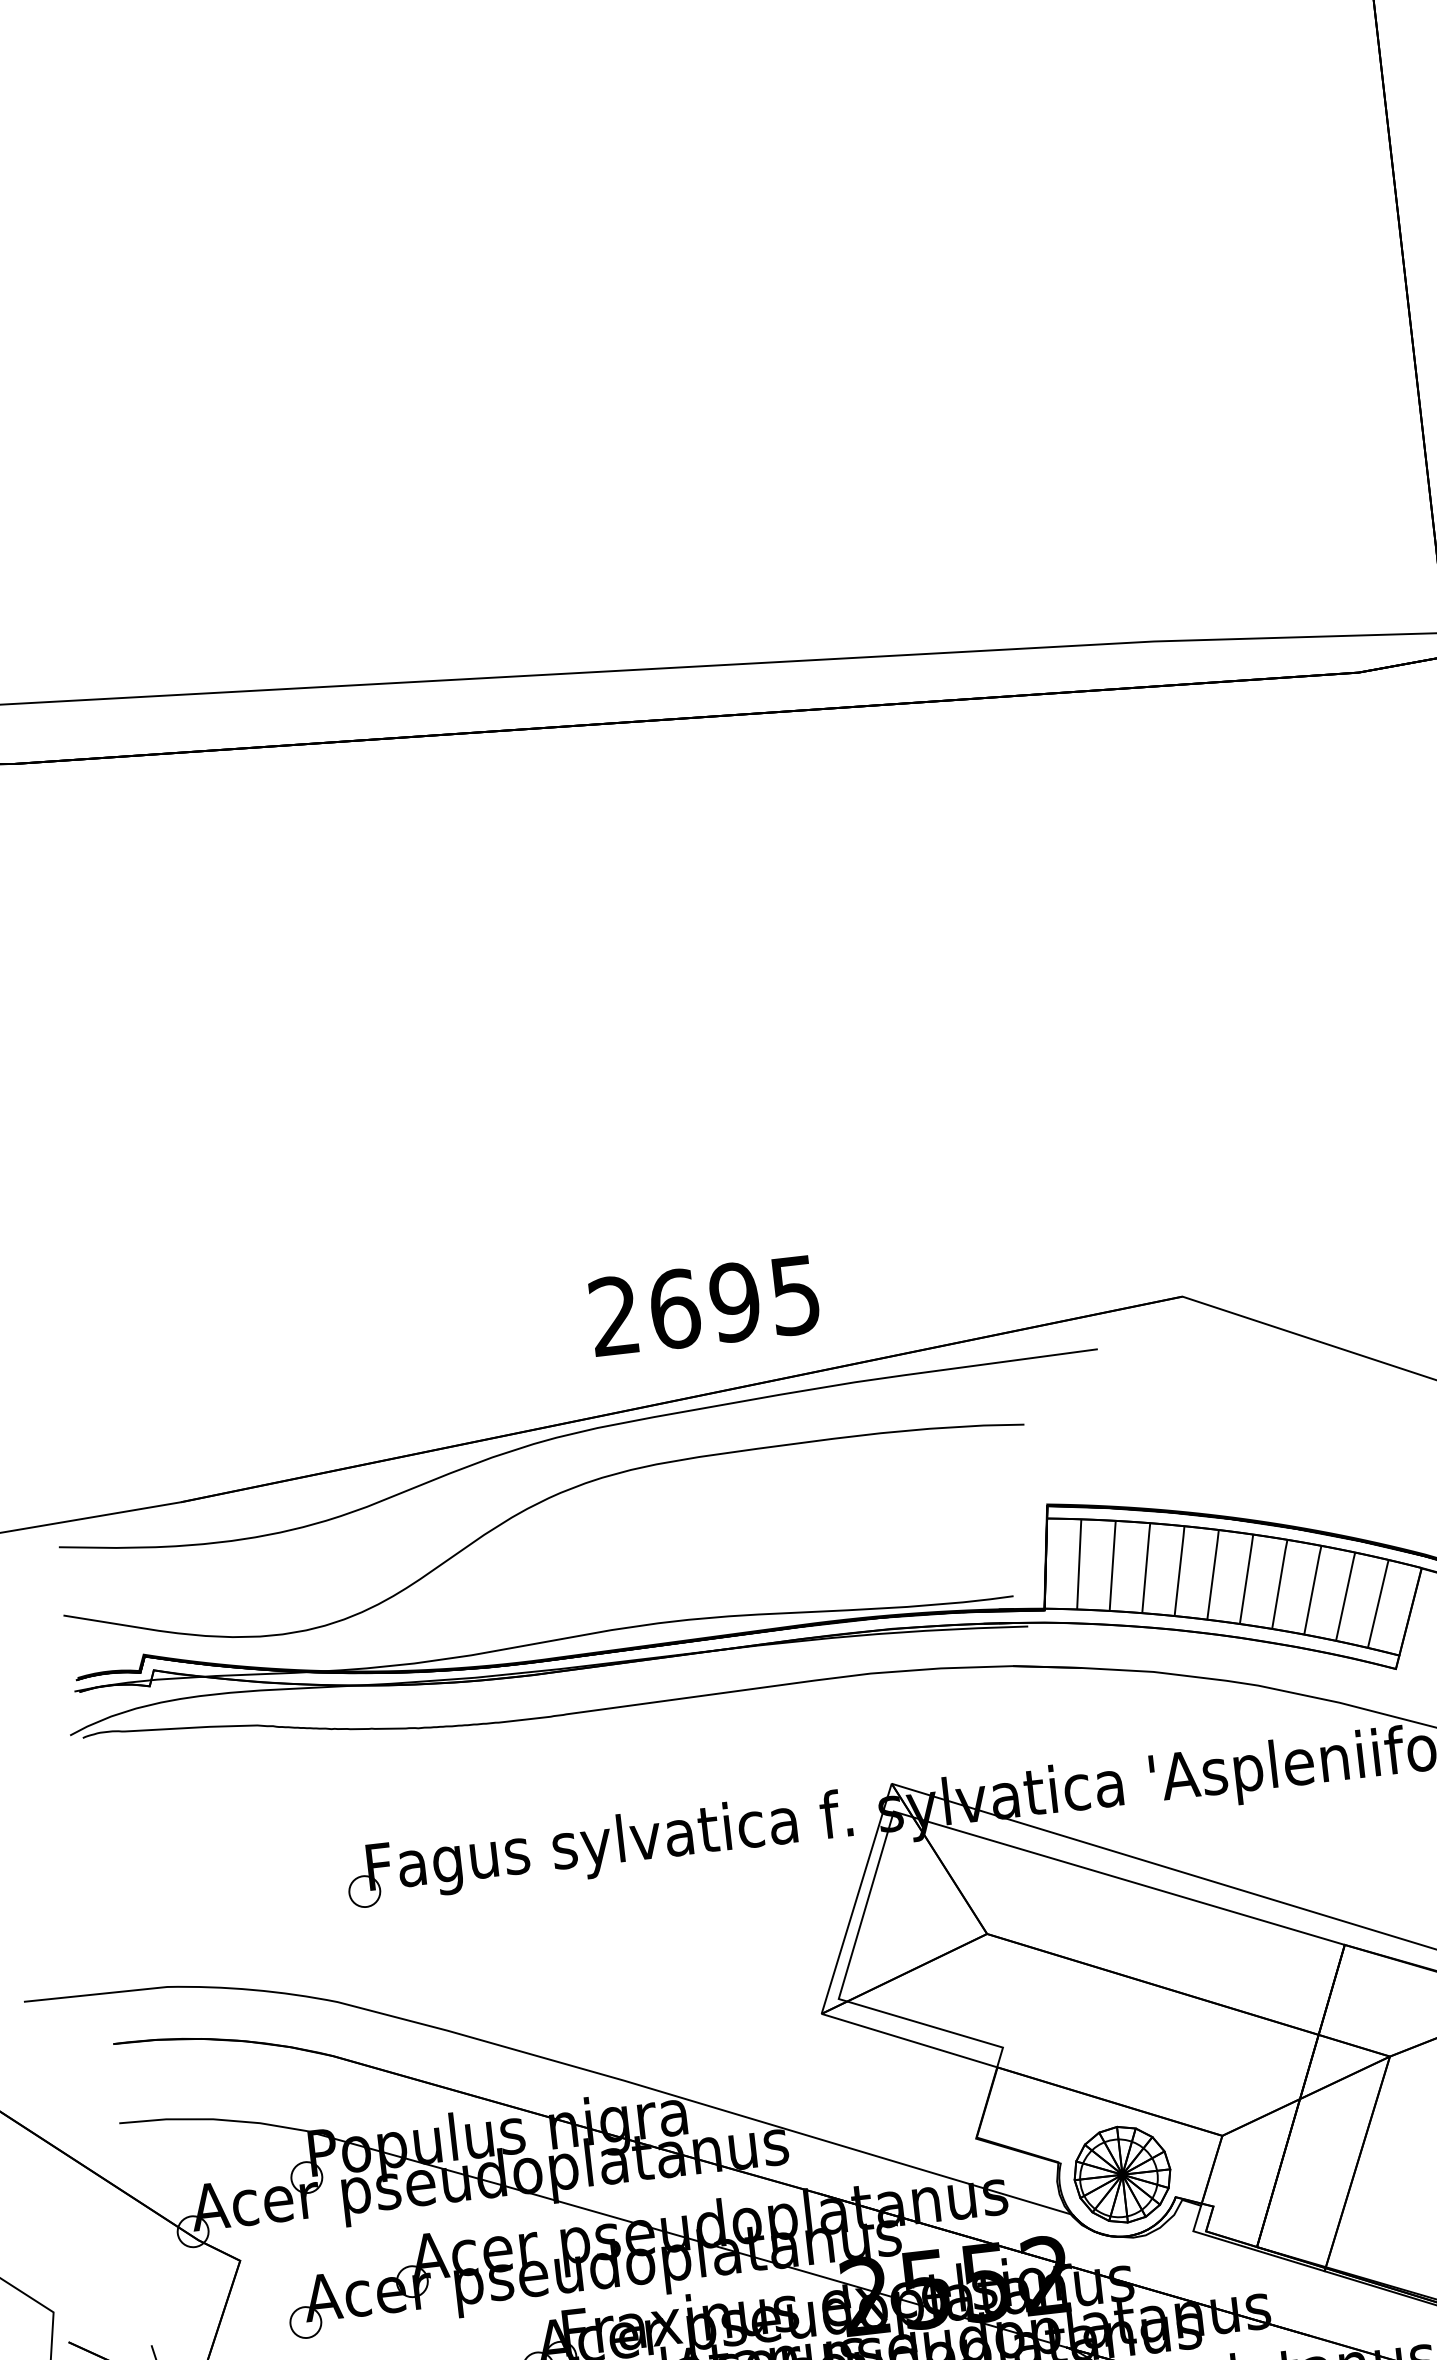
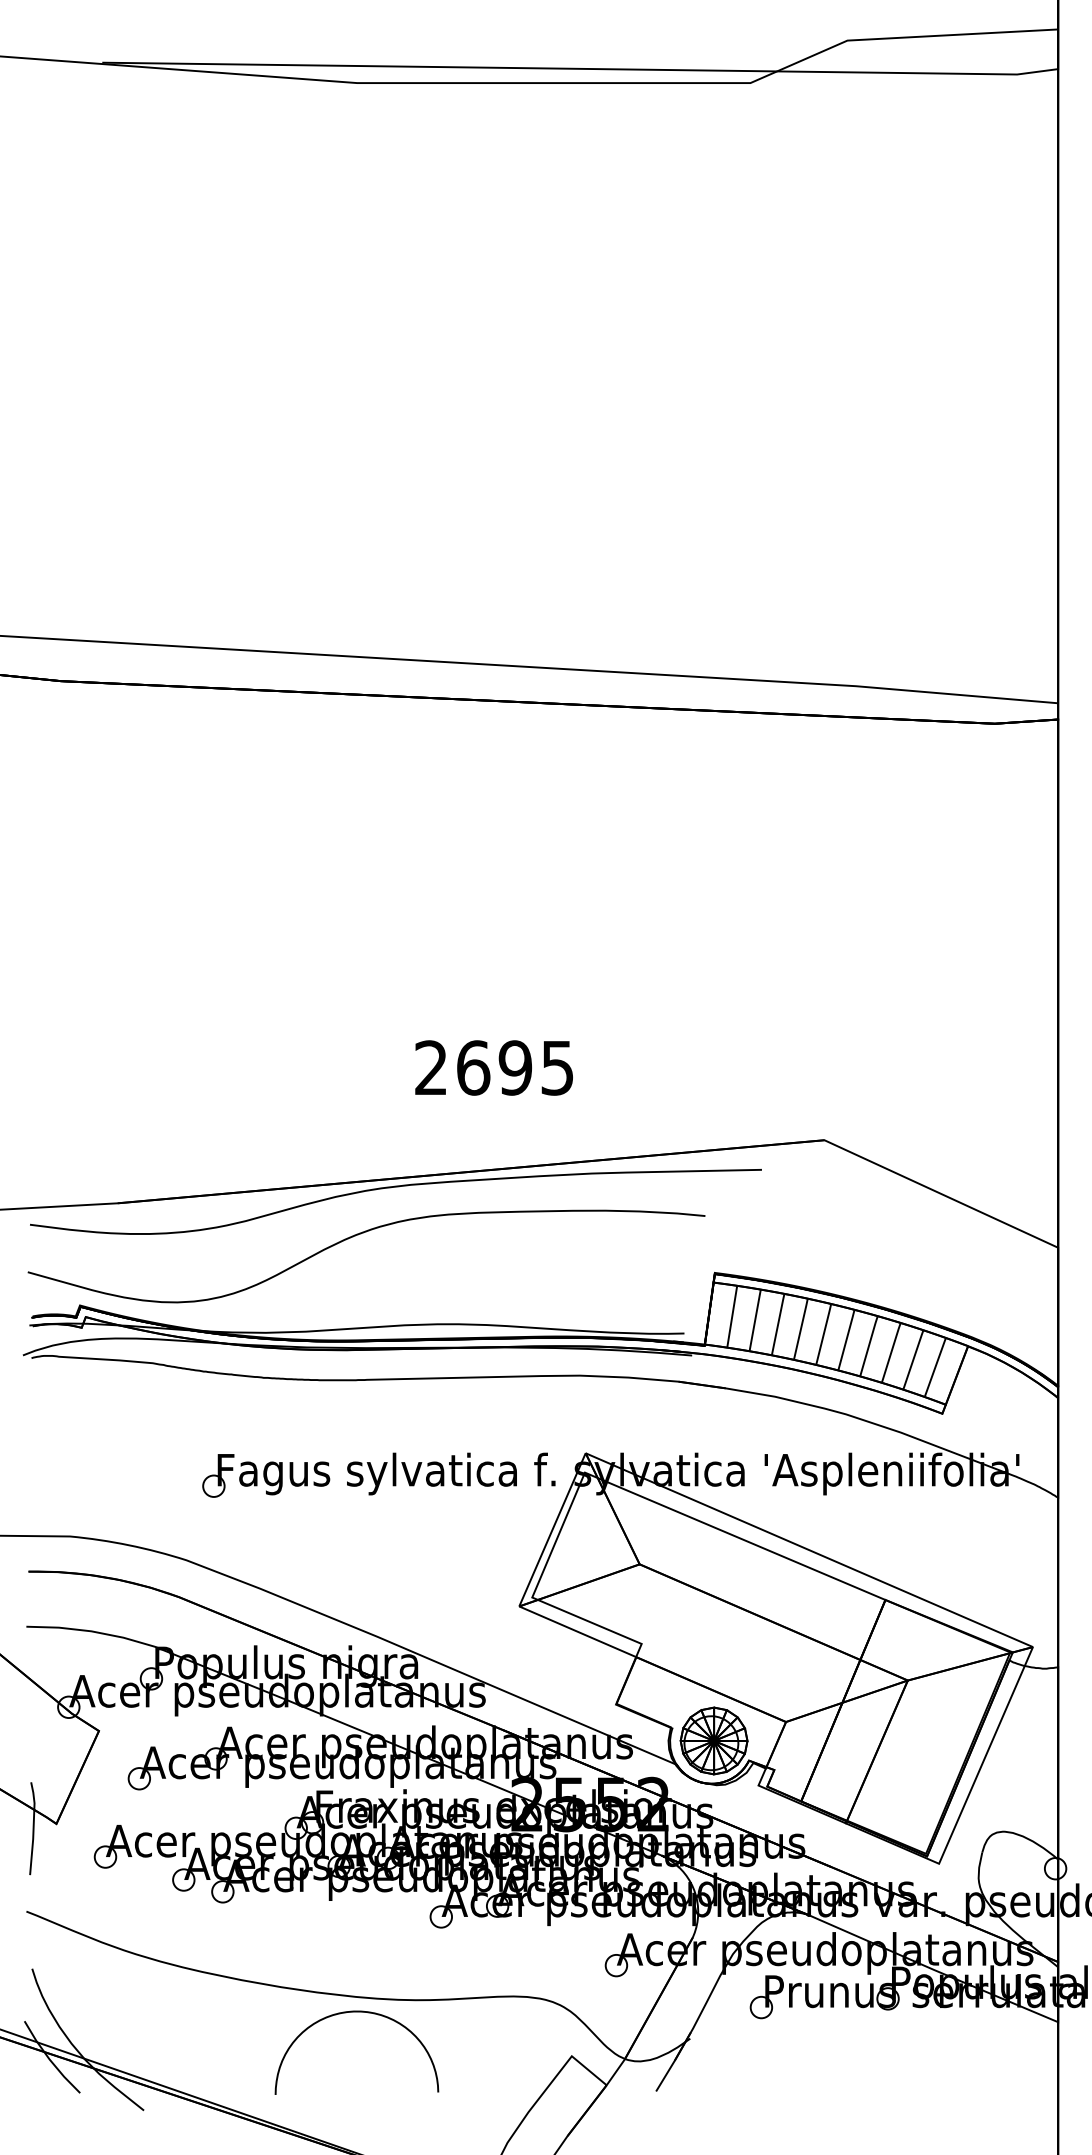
text: (703, 1305) -> (493, 1067), moved

